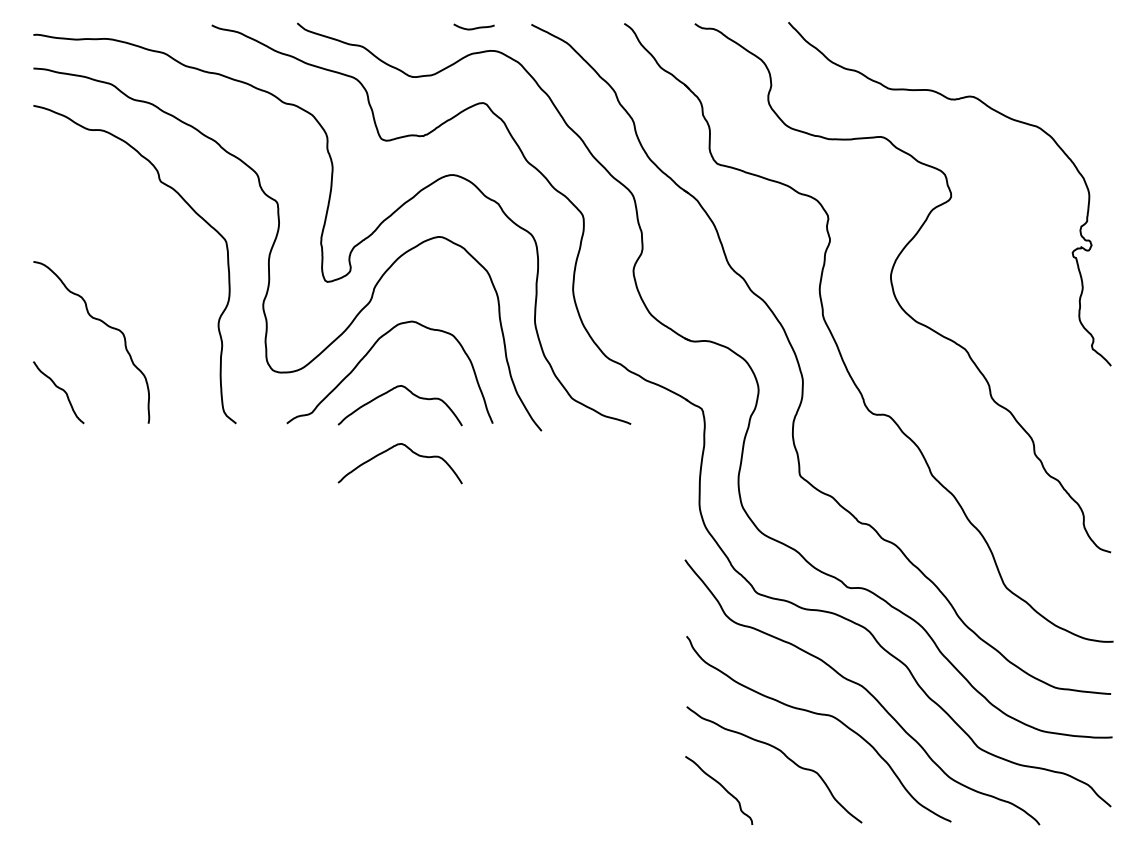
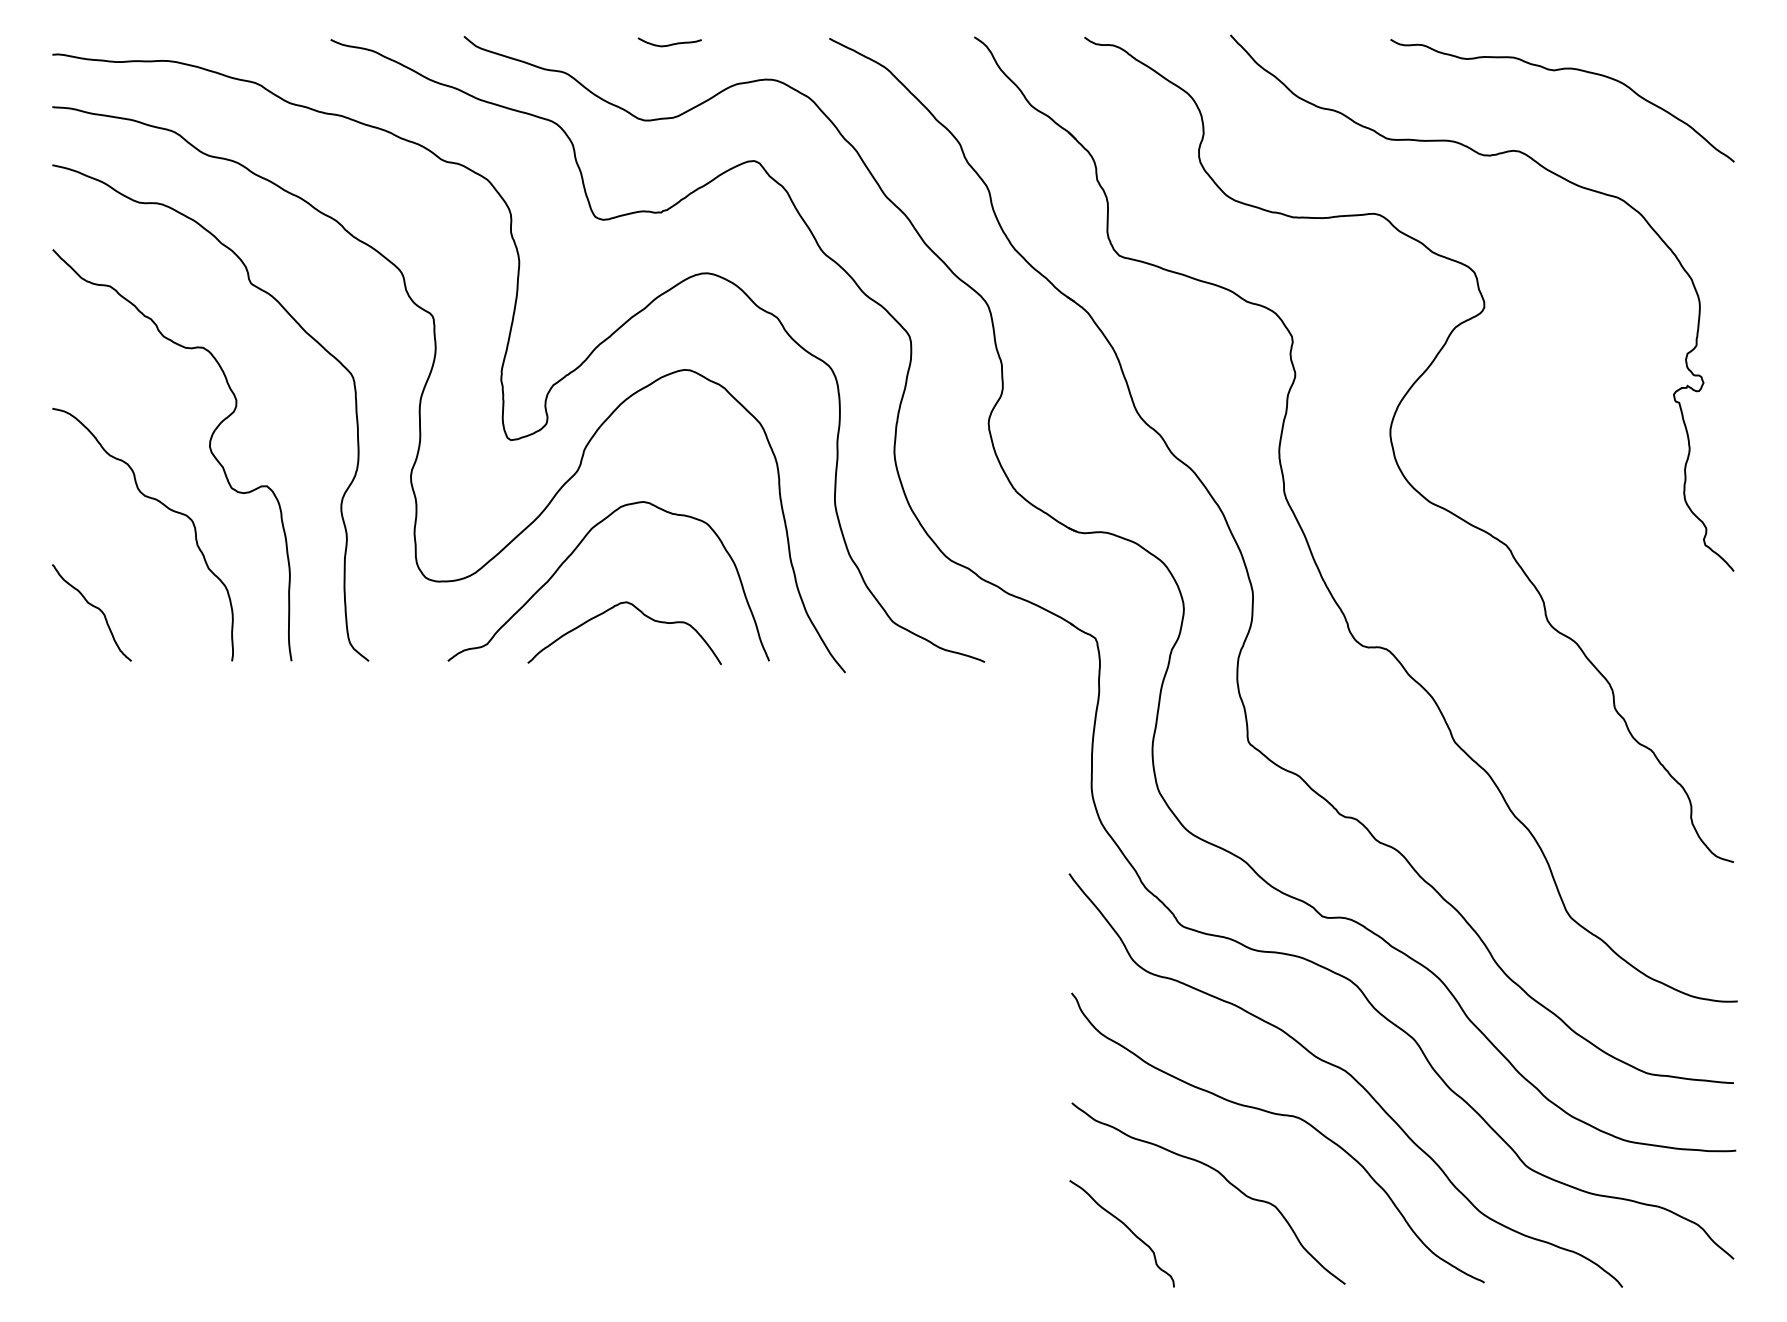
curve: (474, 27) -> (670, 43), moved
curve: (1000, 45) -> (1561, 71), added
curve: (133, 287) -> (208, 448), added
curve: (409, 450) -> (639, 703), removed

